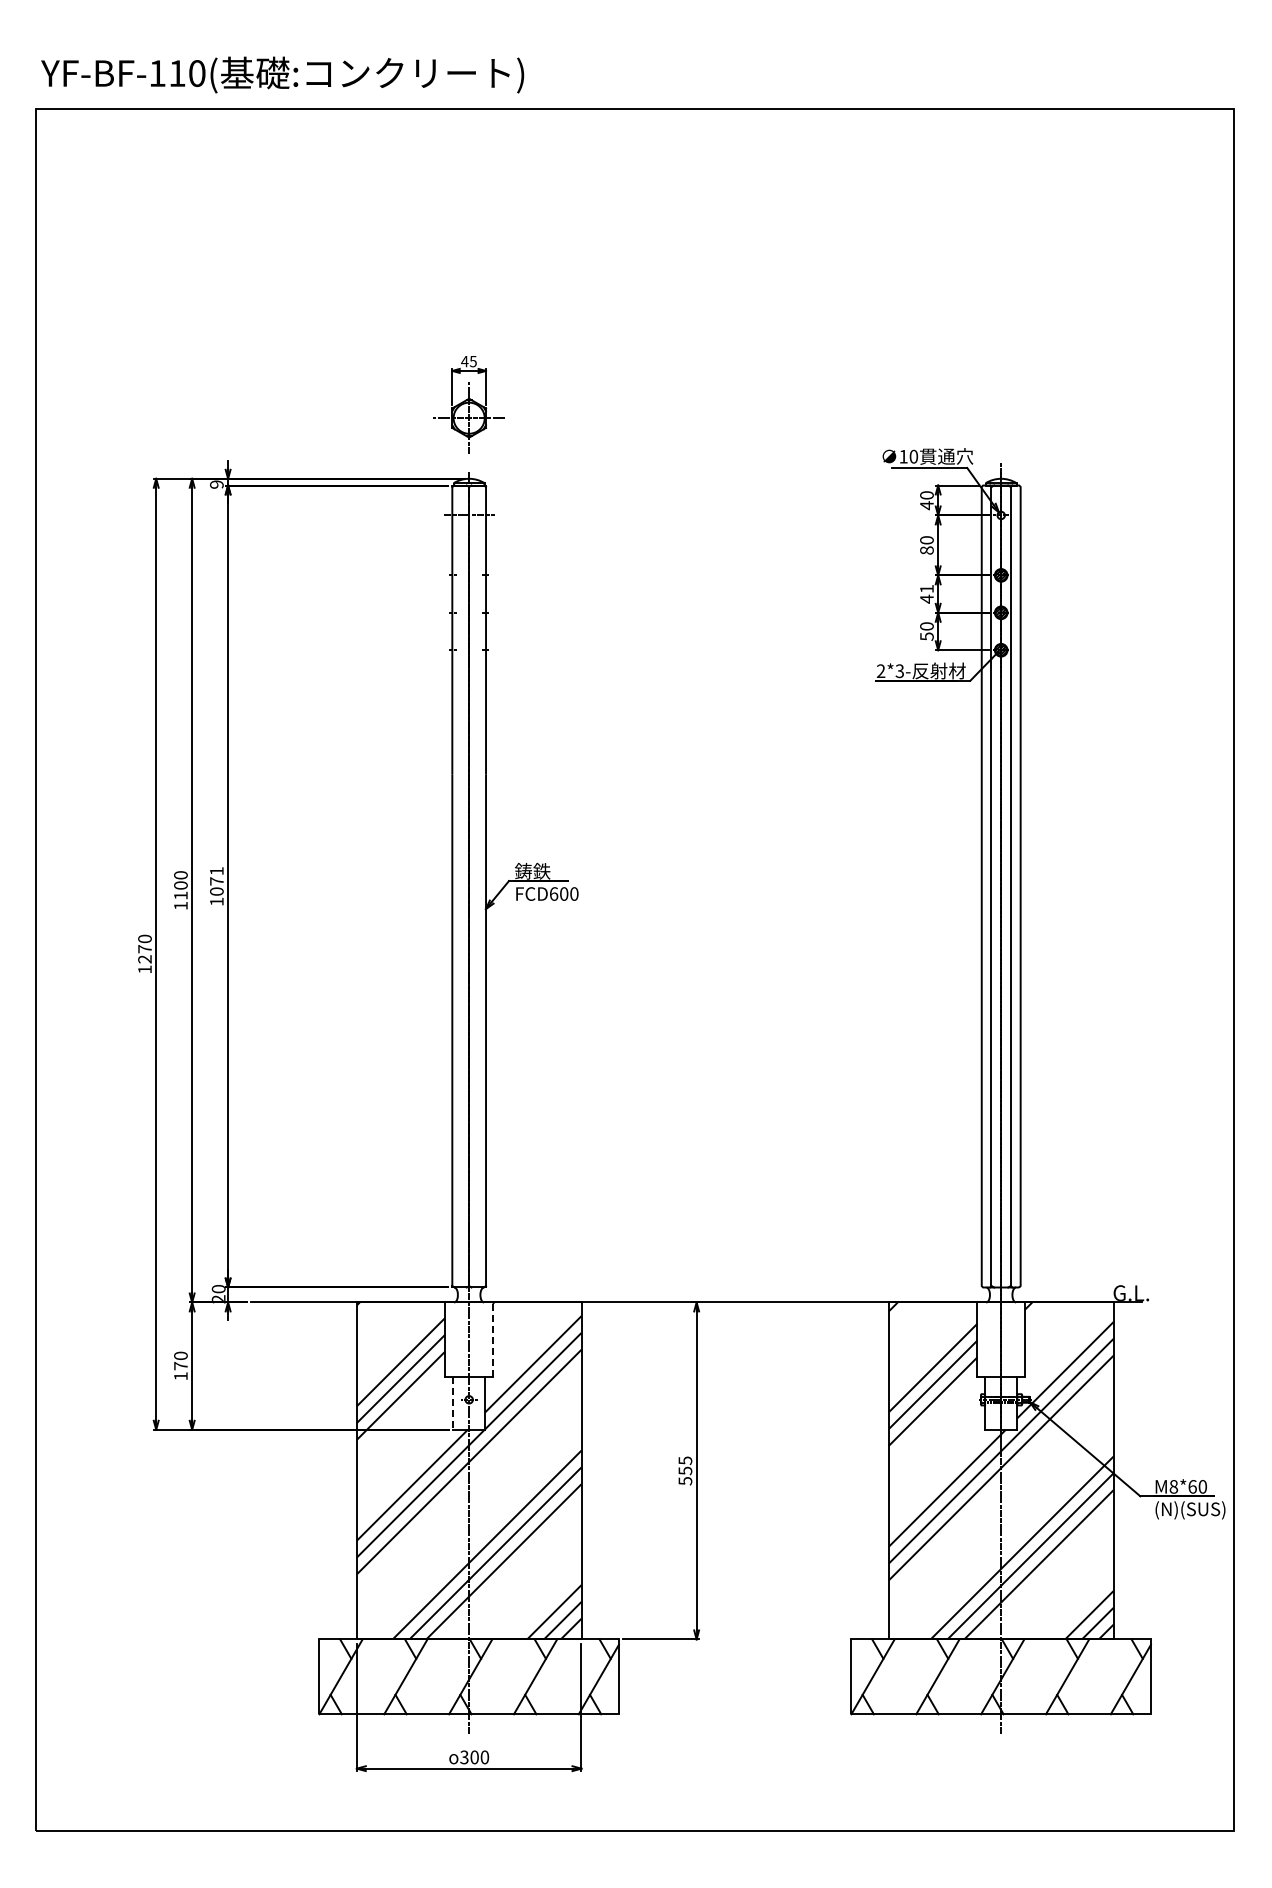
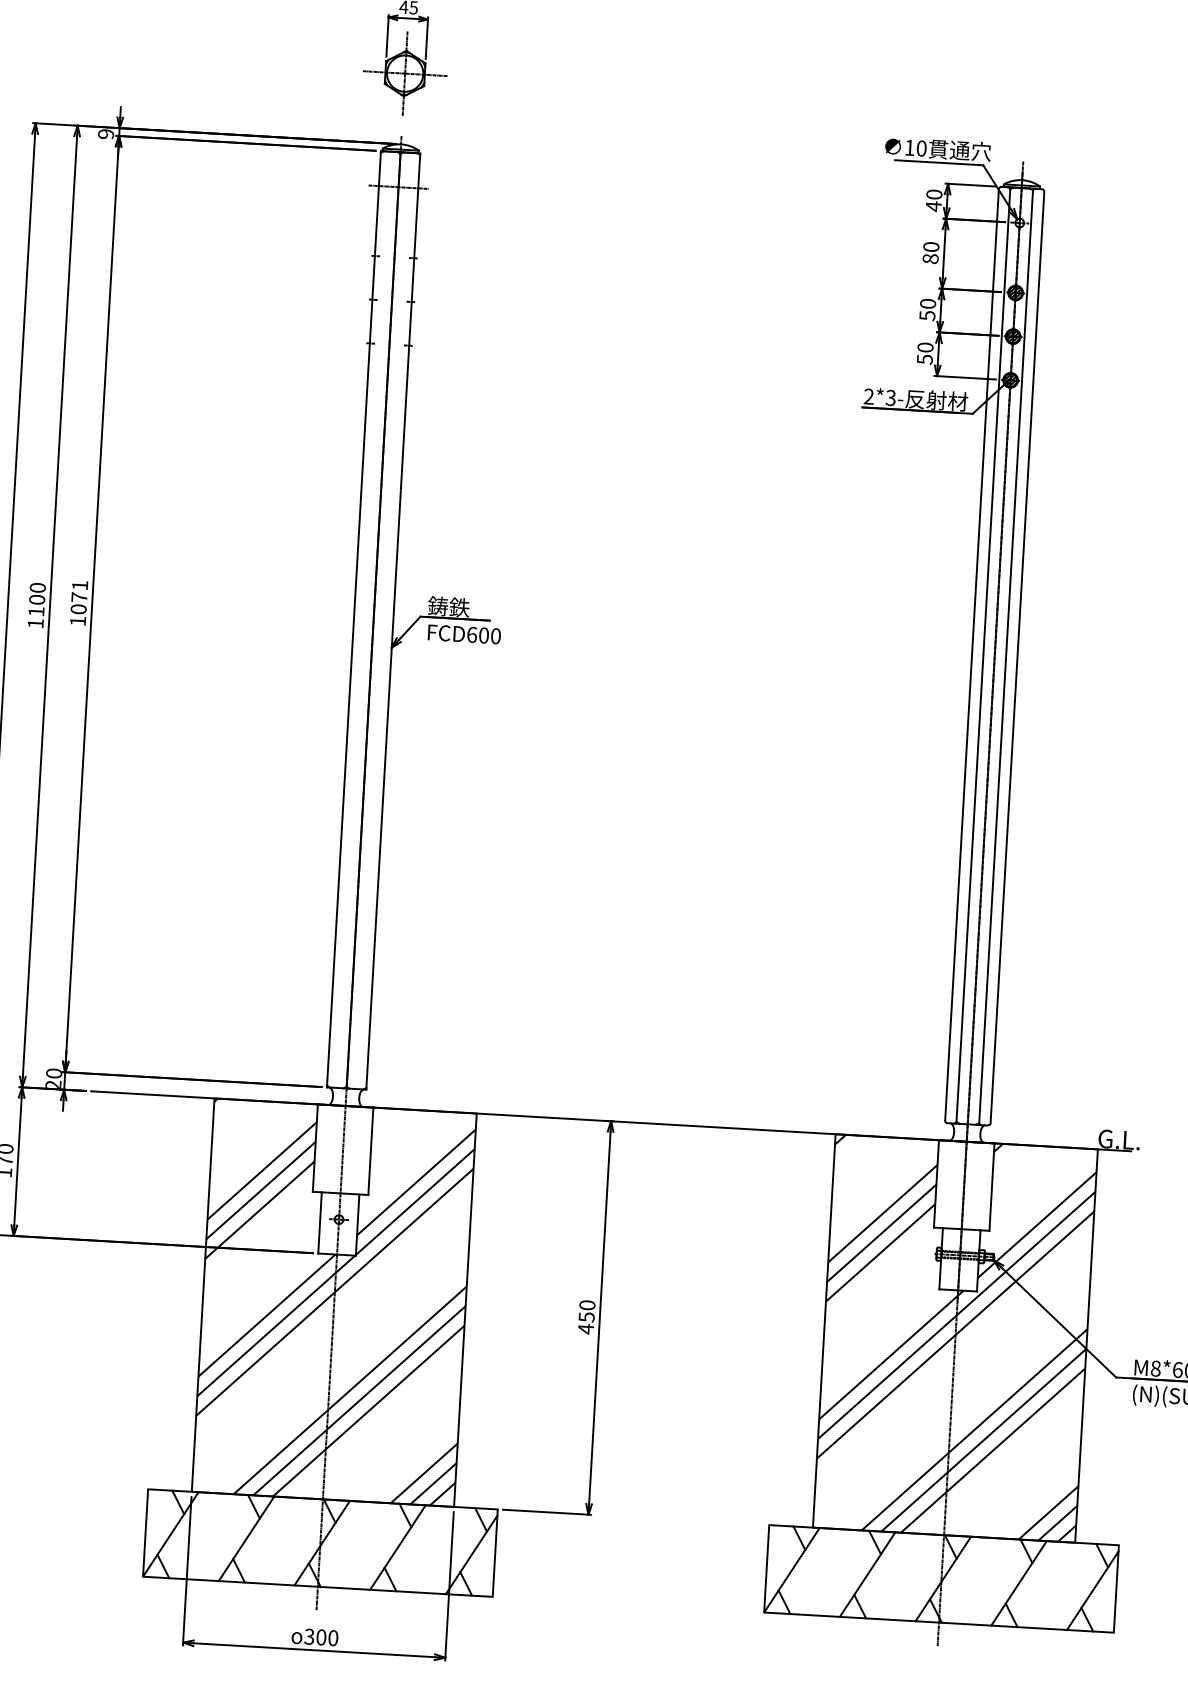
text: (926, 593) -> (927, 309), 41 -> 50
line: (492, 1339) -> (370, 1150), dashed -> solid
line: (453, 1404) -> (320, 1224), dashed -> solid
text: (685, 1470) -> (586, 1316), 555 -> 450

